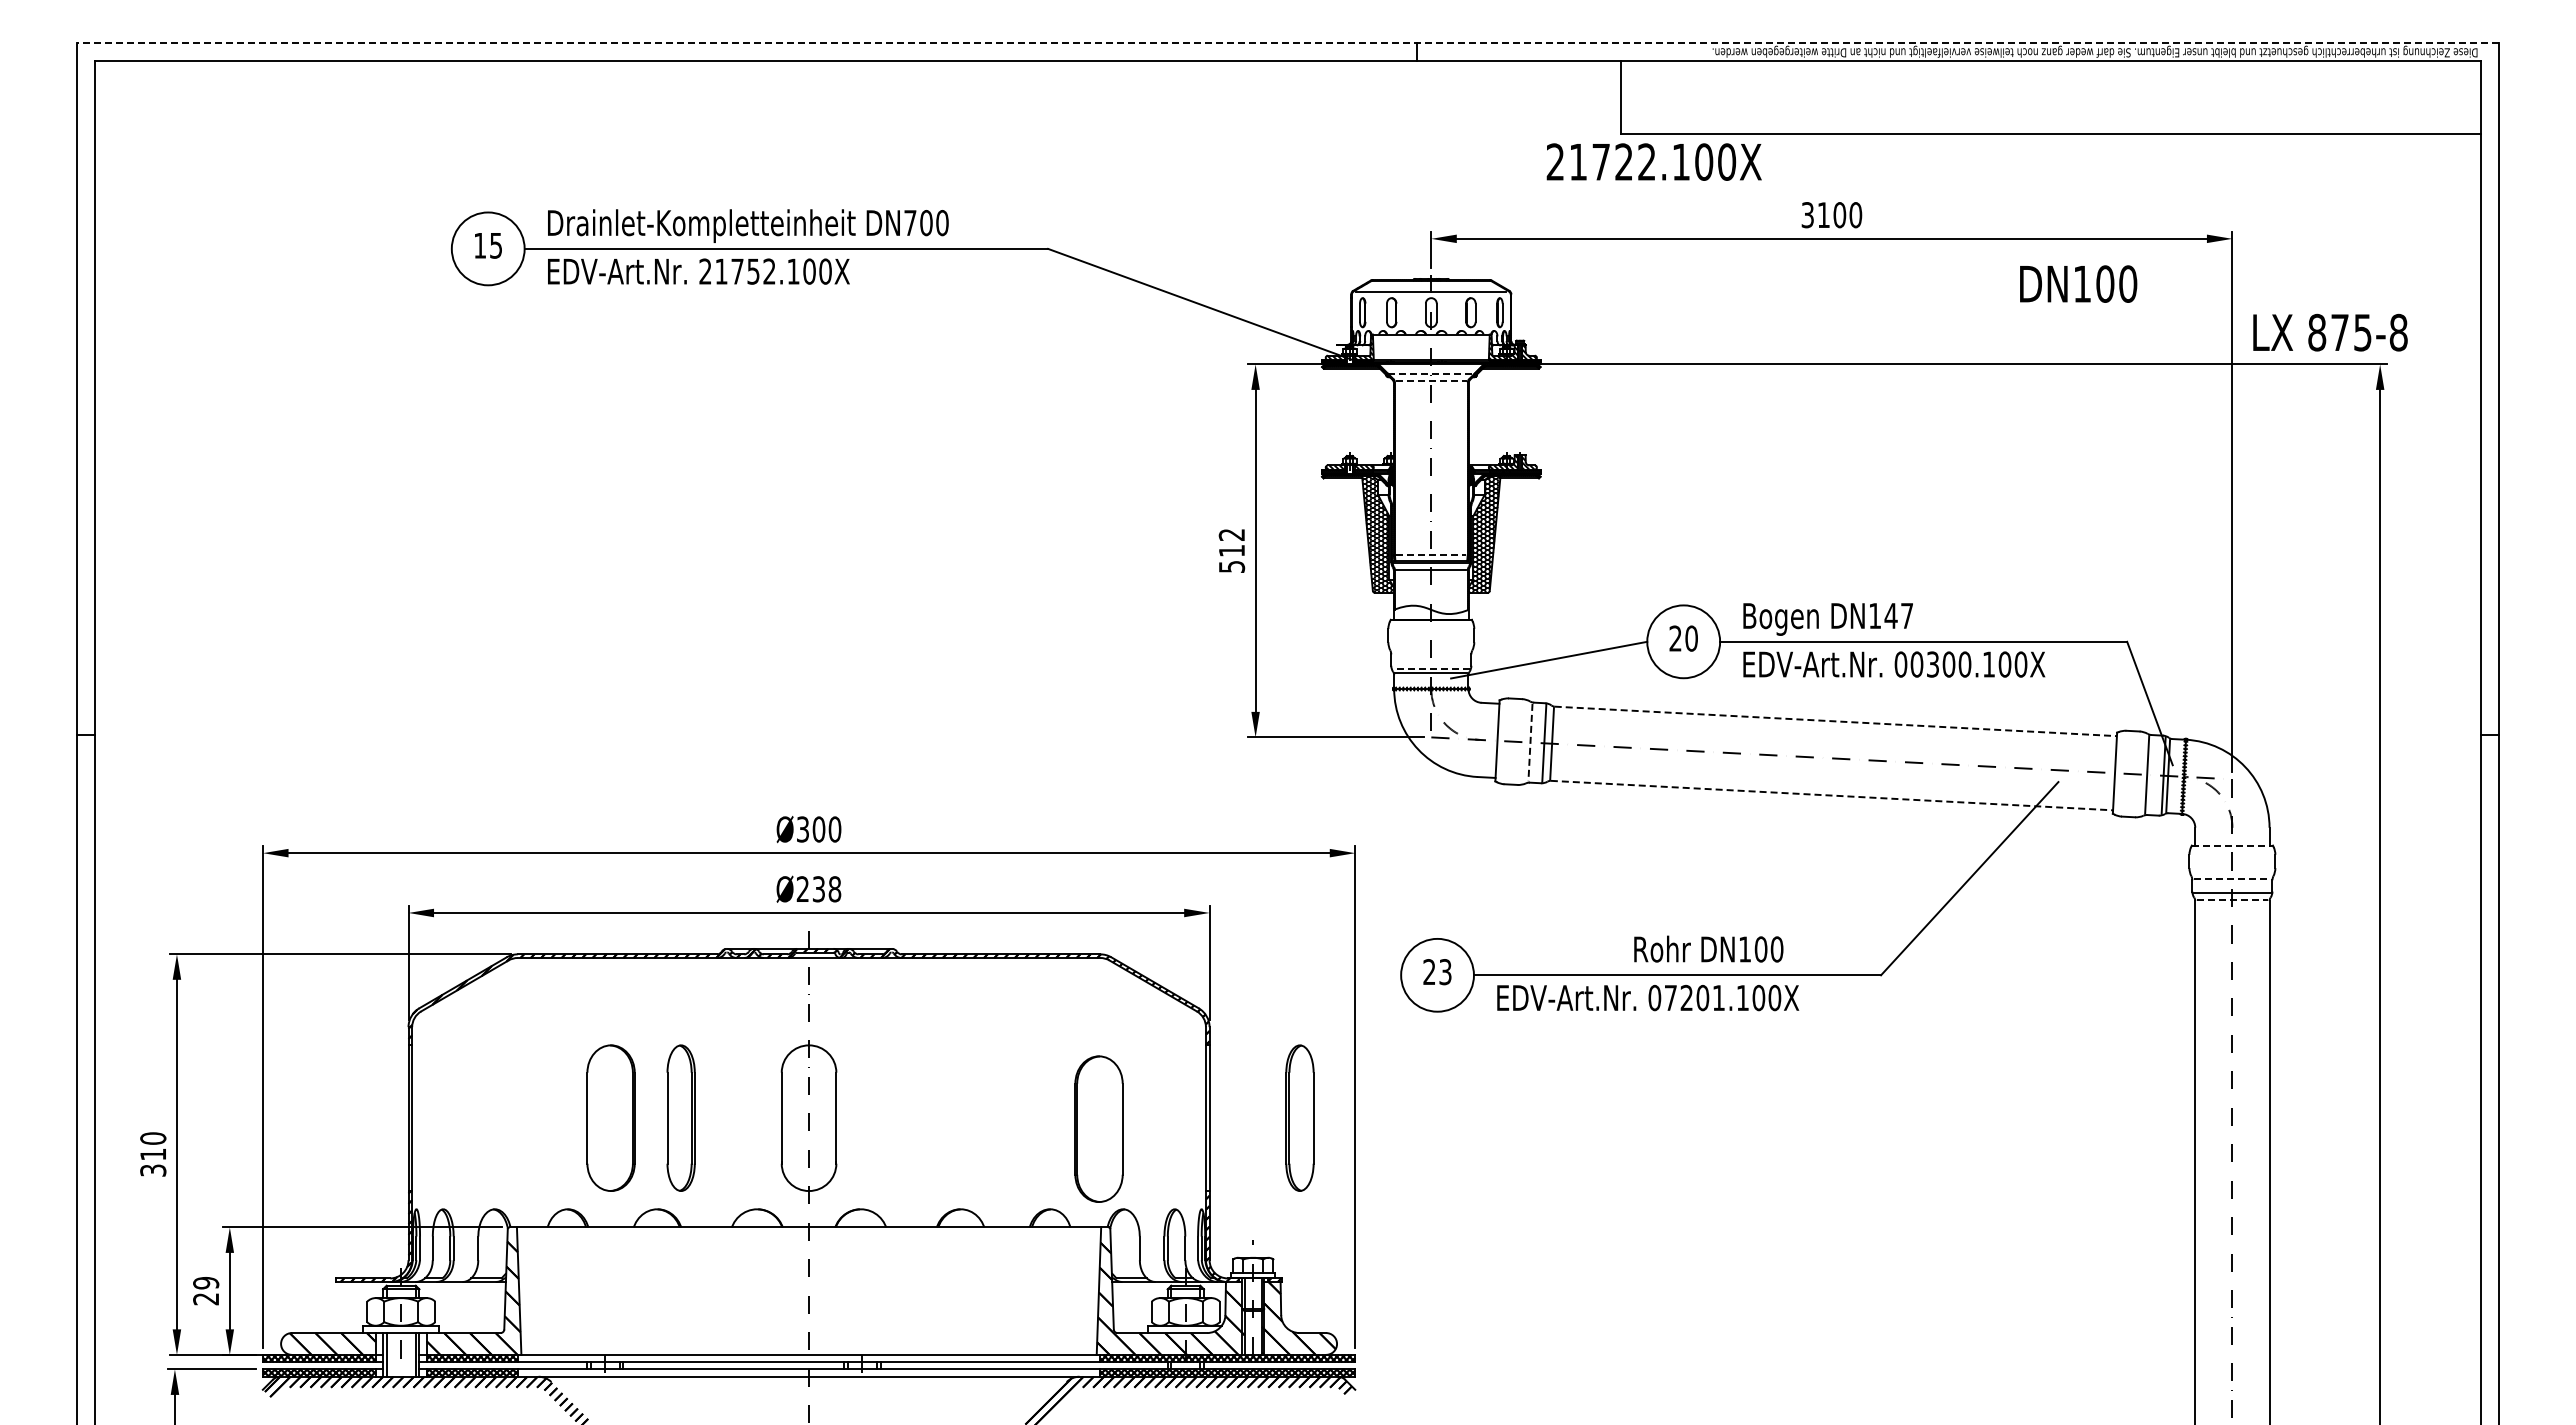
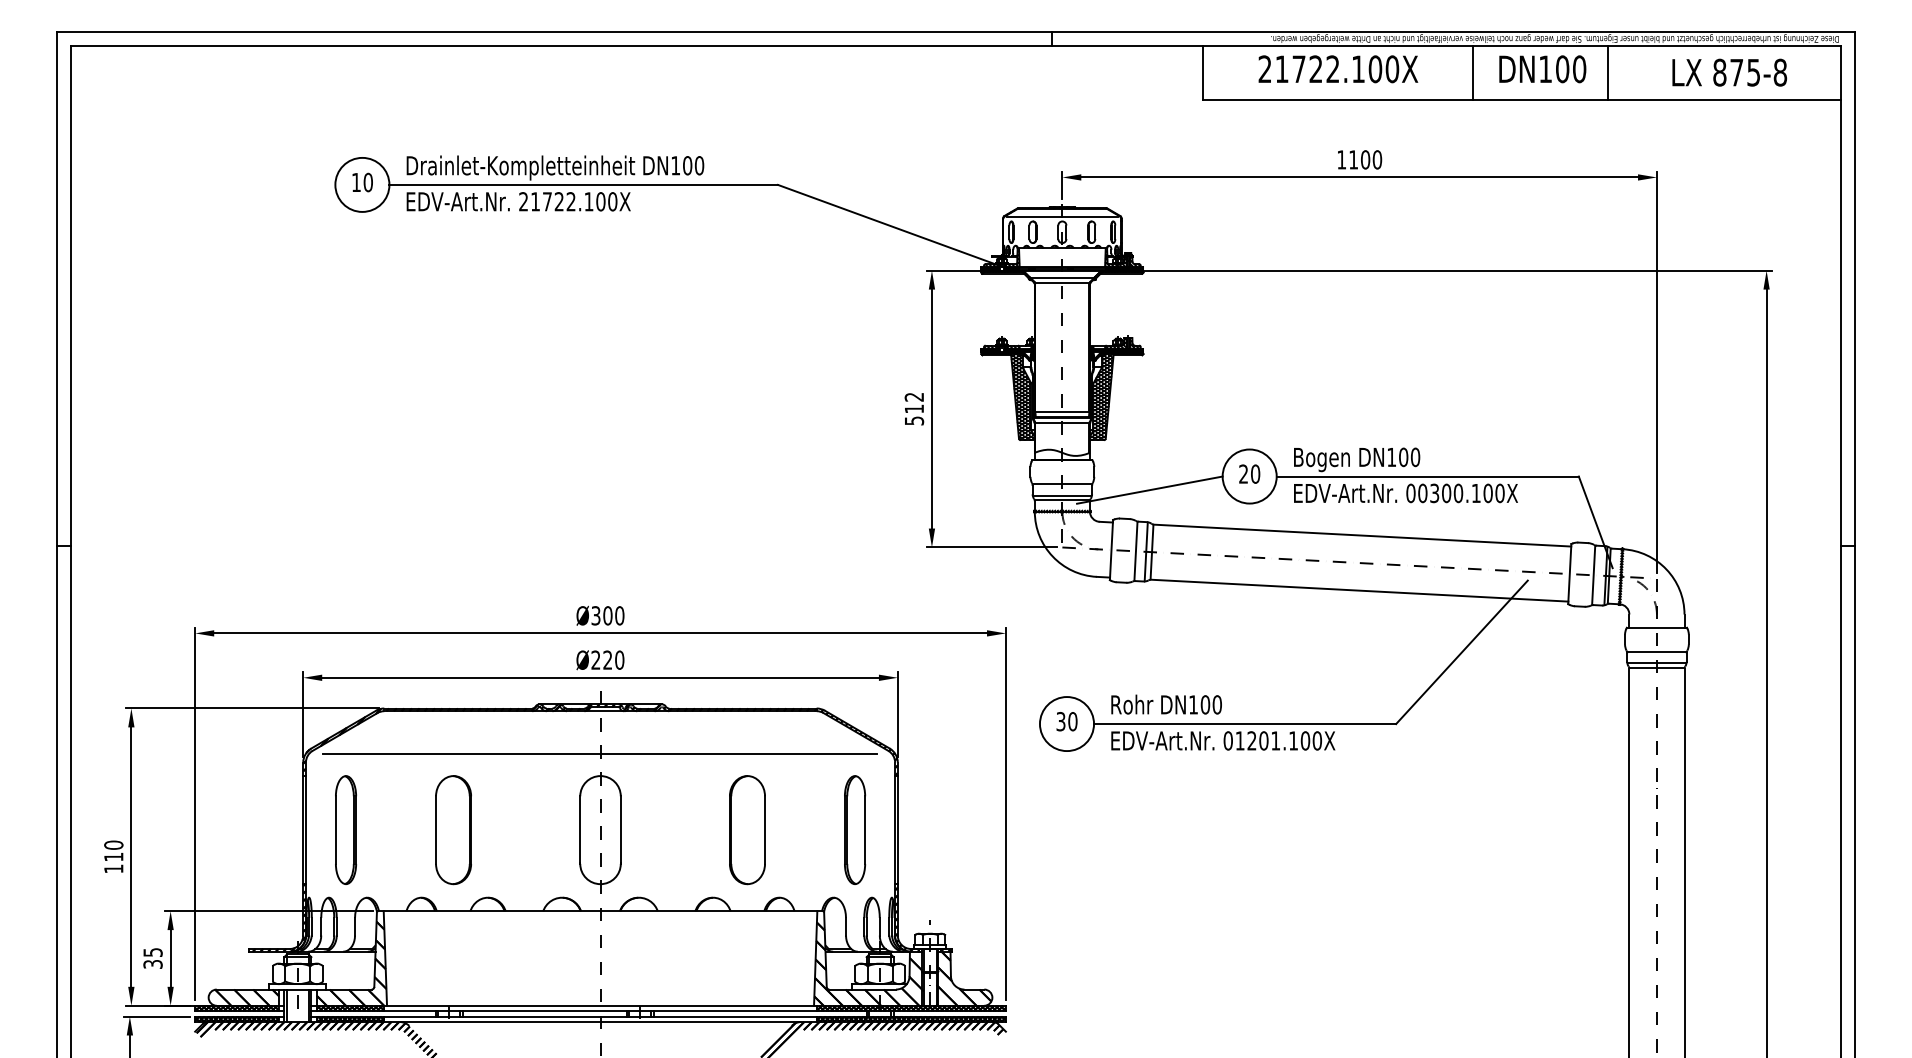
line: (1288, 42) -> (956, 31), dashed -> solid
line: (1984, 97) -> (1472, 72), added
line: (2167, 97) -> (1608, 72), added
text: (1653, 161) -> (1337, 68), moved
text: (1807, 215) -> (1341, 160), 3100 -> 1100
text: (910, 222) -> (675, 165), DN700 -> DN100
text: (496, 245) -> (368, 182), 15 -> 10
text: (753, 271) -> (559, 201), 21752.100X -> 21722.100X
text: (2078, 283) -> (1542, 68), moved
text: (2330, 332) -> (1729, 72), moved
line: (1431, 373) -> (1062, 277), dashed -> solid
line: (1431, 380) -> (1062, 282), dashed -> solid
line: (1431, 555) -> (1062, 412), dashed -> solid
text: (1898, 615) -> (1409, 457), DN147 -> DN100
line: (1431, 652) -> (1062, 484), added
line: (1430, 668) -> (1061, 496), dashed -> solid
line: (1836, 721) -> (1363, 535), dashed -> solid
line: (1530, 742) -> (1135, 551), dashed -> solid
line: (1832, 795) -> (1360, 590), dashed -> solid
line: (2232, 845) -> (1657, 627), dashed -> solid
line: (2232, 878) -> (1657, 652), dashed -> solid
text: (826, 889) -> (613, 660), Ø238 -> Ø220
line: (2232, 900) -> (1657, 668), dashed -> solid
text: (1708, 948) -> (1166, 704), moved
text: (1437, 972) -> (1066, 721), 23 -> 30
text: (1670, 997) -> (1239, 740), 07201.100X -> 01201.100X
line: (807, 1016) -> (599, 754), added
part: (680, 1117) -> (345, 829), moved
part: (1299, 1117) -> (854, 829), moved
part: (1098, 1128) -> (747, 829), moved
text: (153, 1170) -> (113, 868), 310 -> 110
text: (206, 1291) -> (153, 958), 29 -> 35

